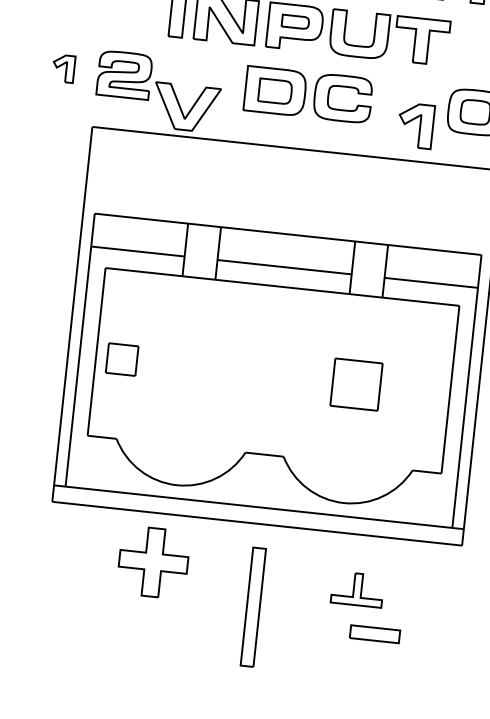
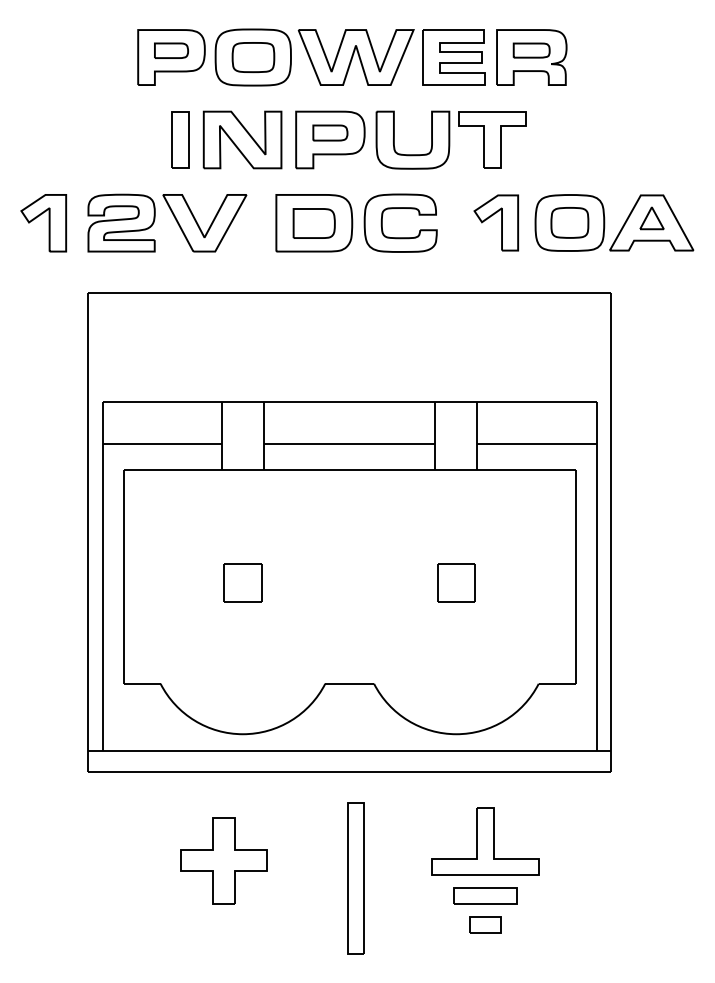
part: (63, 68) -> (43, 223), size x1.67
part: (185, 108) -> (204, 223), moved
part: (415, 125) -> (495, 222), moved
part: (121, 359) -> (242, 582), moved
part: (356, 384) -> (456, 582), size x0.62
part: (153, 562) -> (223, 860), moved
part: (357, 589) -> (485, 841), size x1.67
part: (375, 634) -> (485, 895), moved
part: (350, 654) -> (485, 924), added

